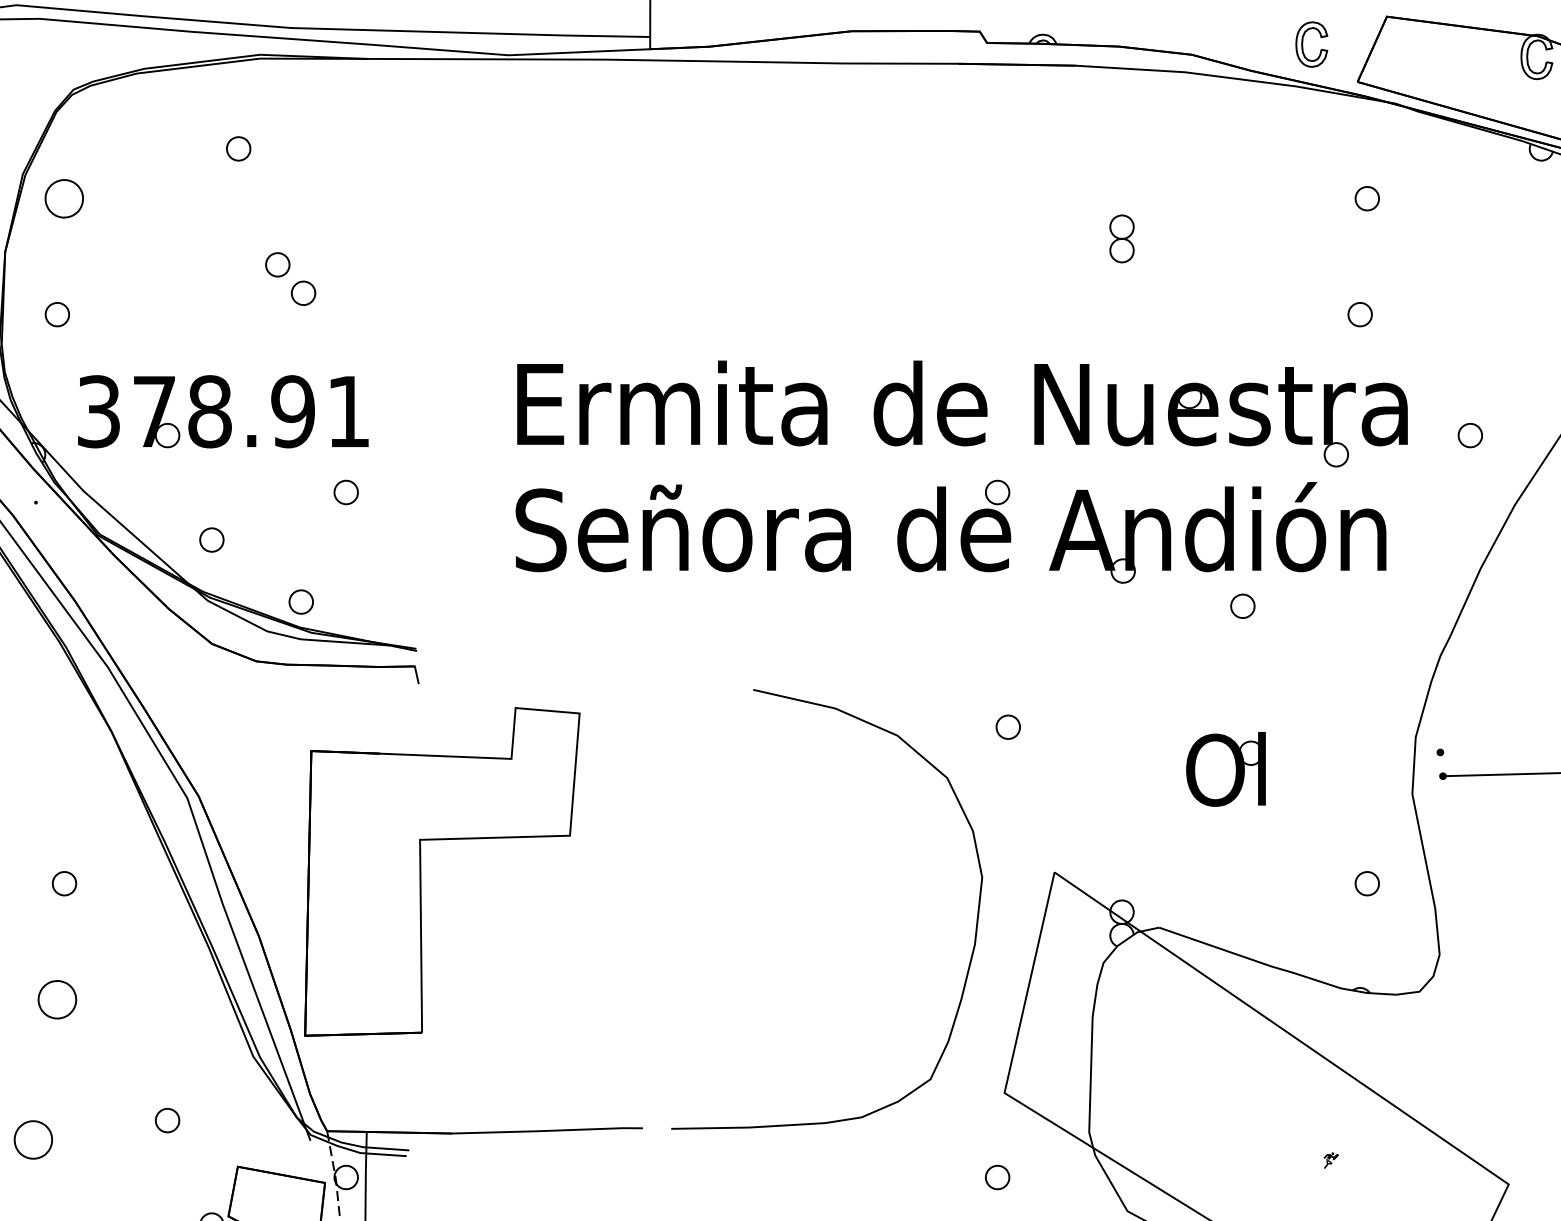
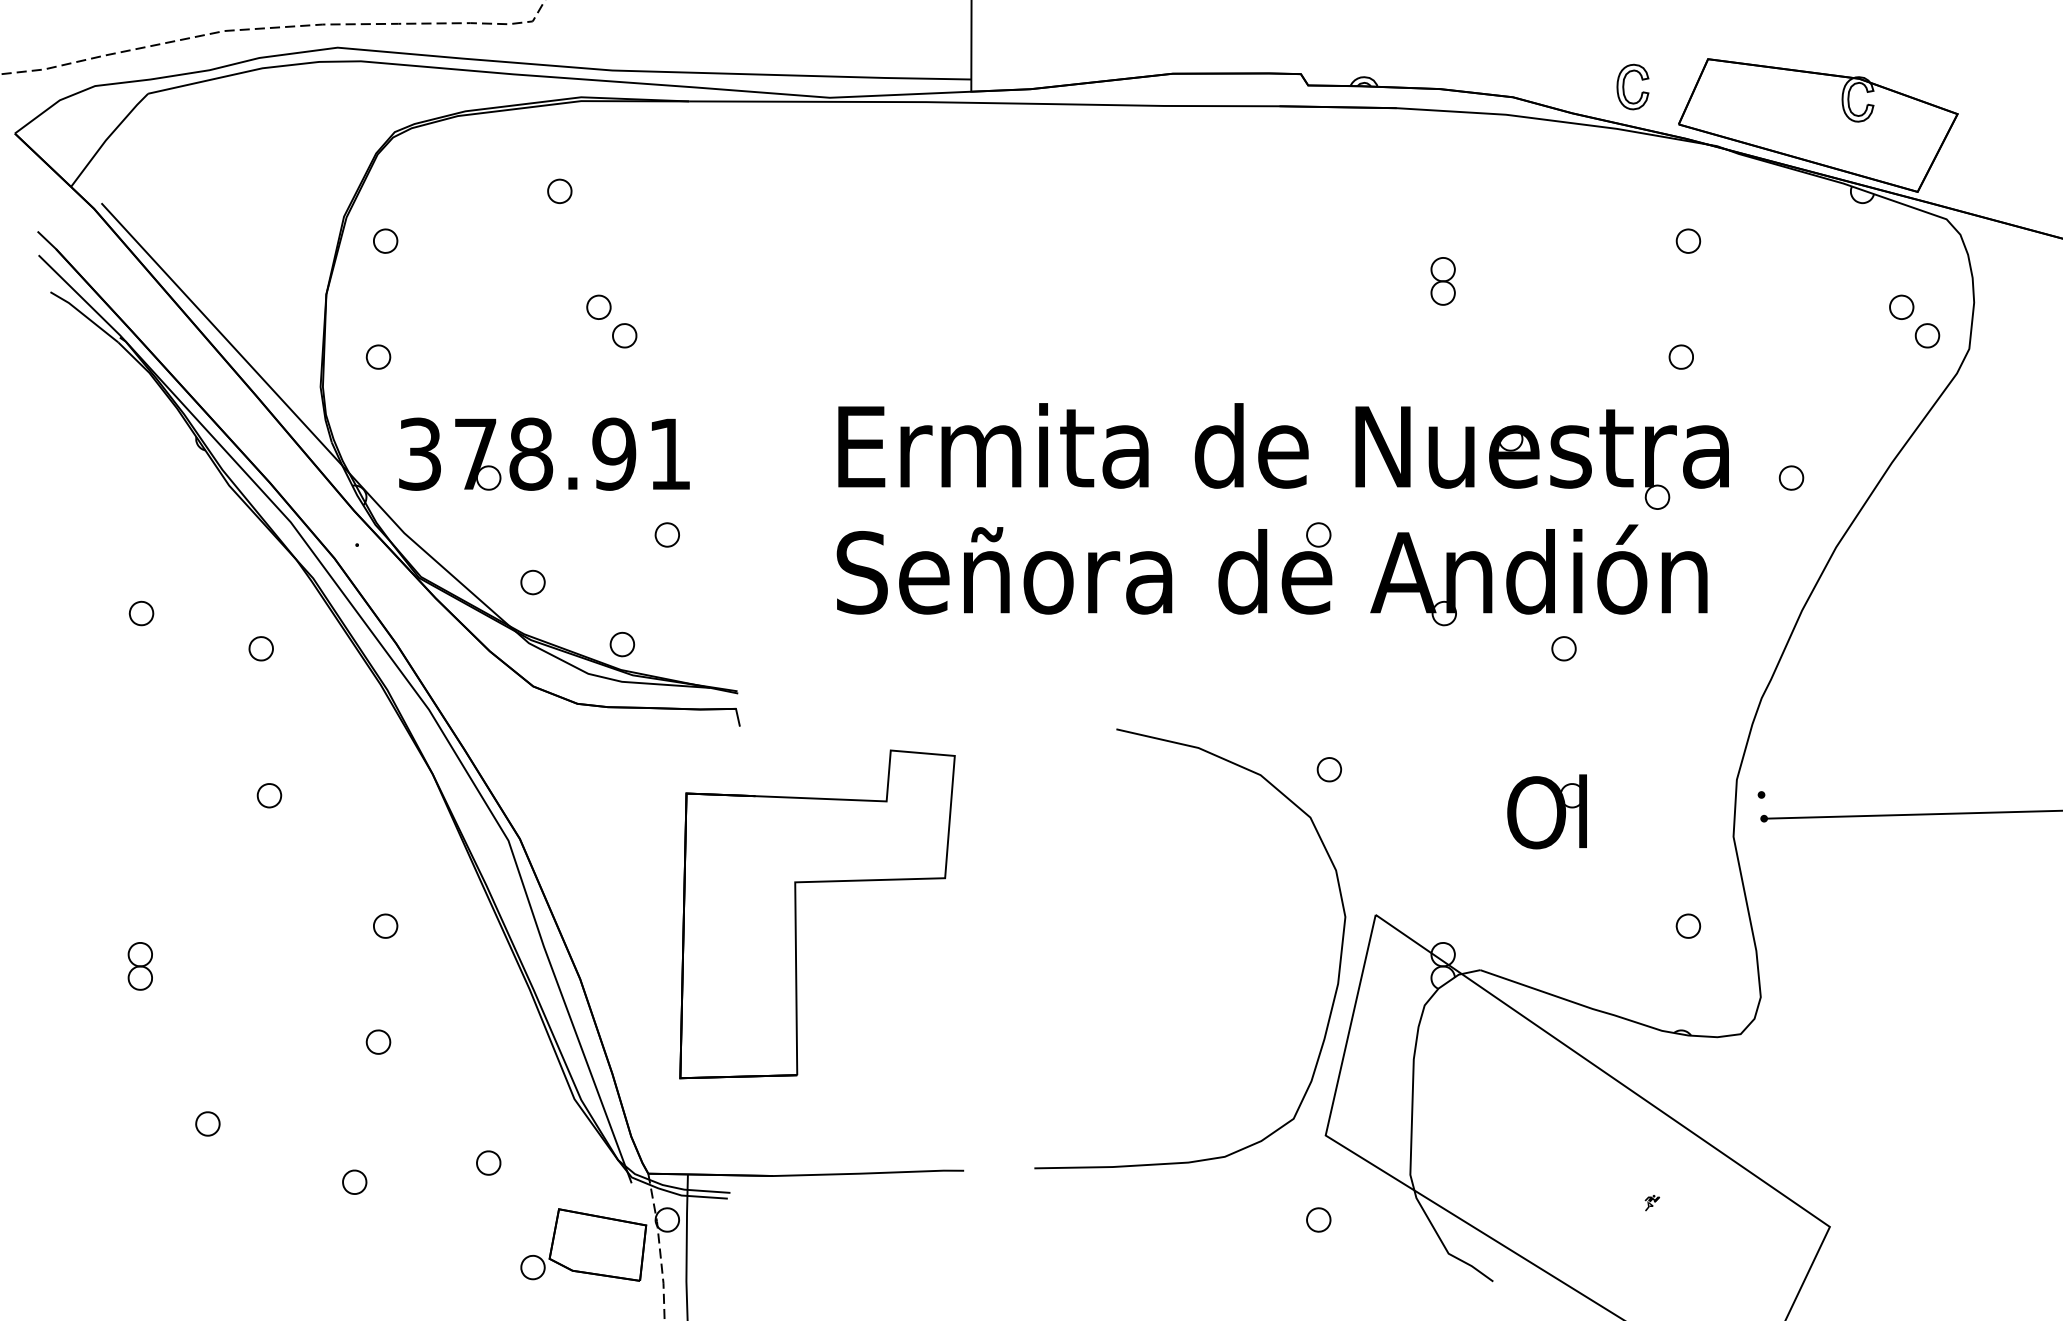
part: (64, 198) -> (385, 240), size x0.62
part: (421, 872) -> (796, 914), moved
curve: (975, 929) -> (1338, 968), moved
part: (57, 999) -> (378, 1041), size x0.62
part: (33, 1139) -> (354, 1181), size x0.62

